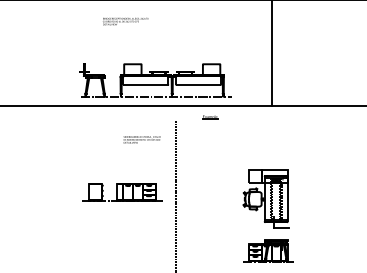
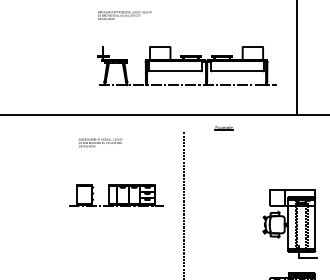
part: (155, 80) -> (186, 66), moved
text: (141, 139) -> (99, 142), moved
part: (122, 192) -> (116, 195), moved

